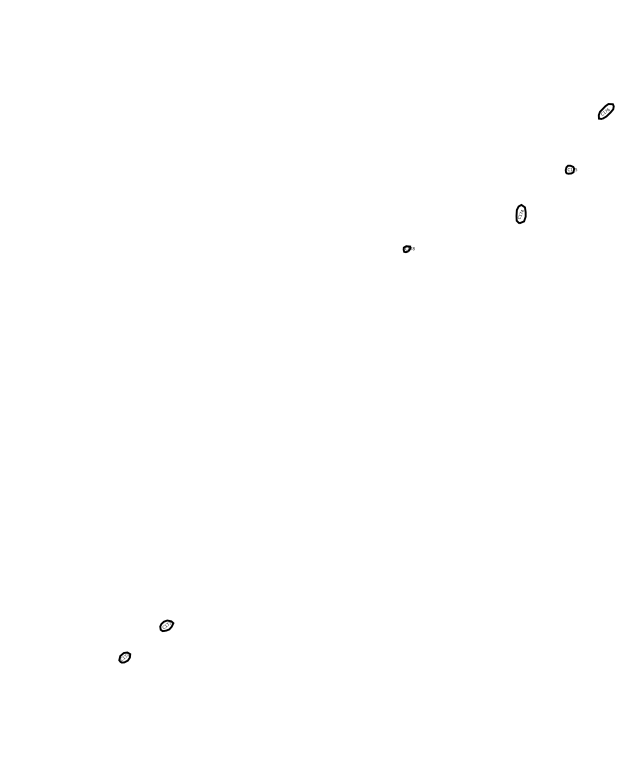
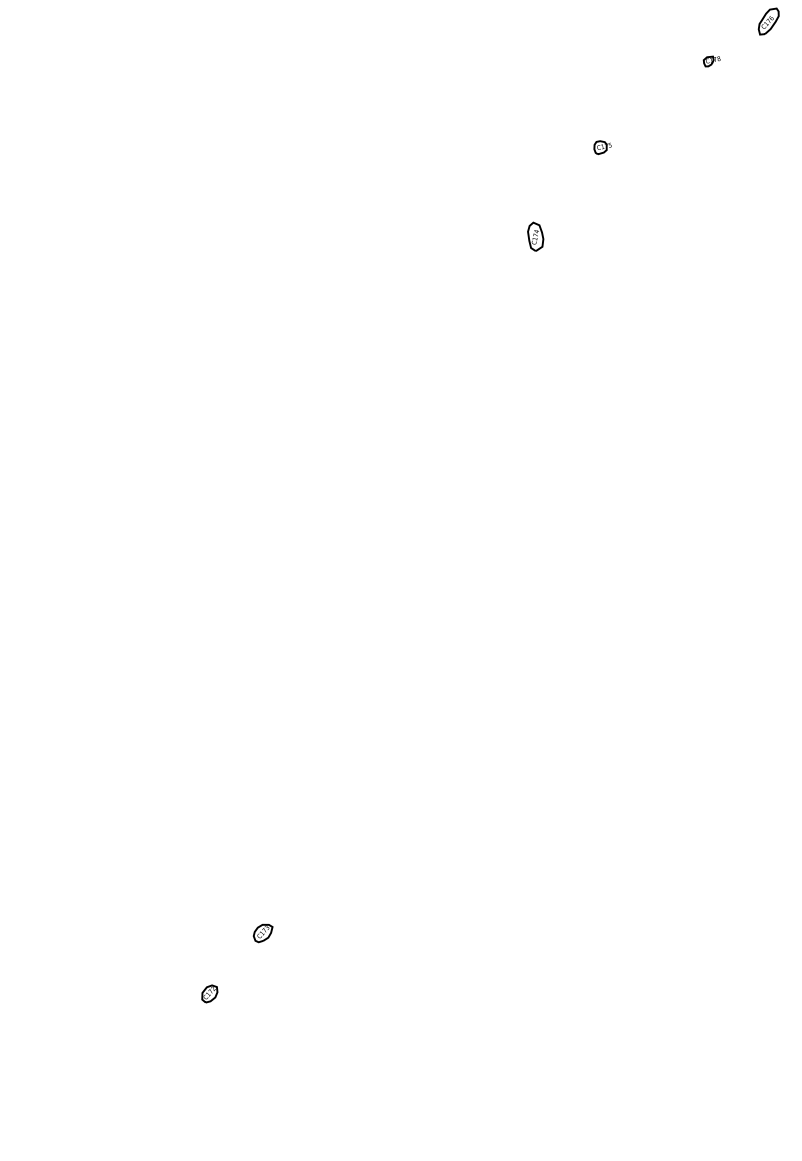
part: (570, 169) -> (601, 146), moved
part: (520, 213) -> (534, 235), moved
part: (408, 248) -> (711, 60), moved

